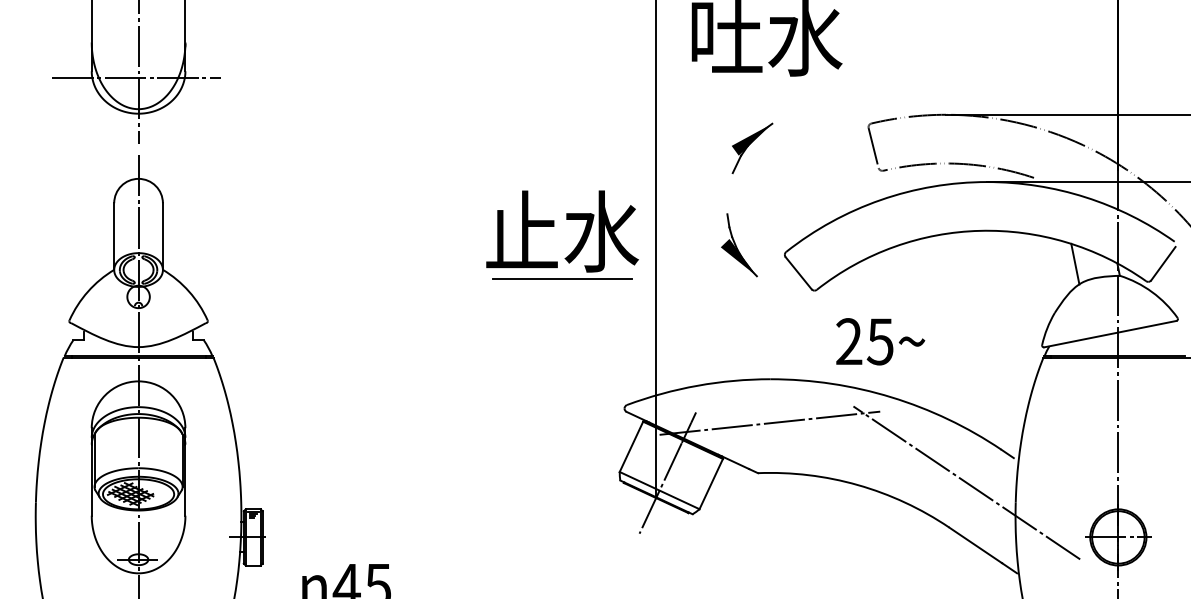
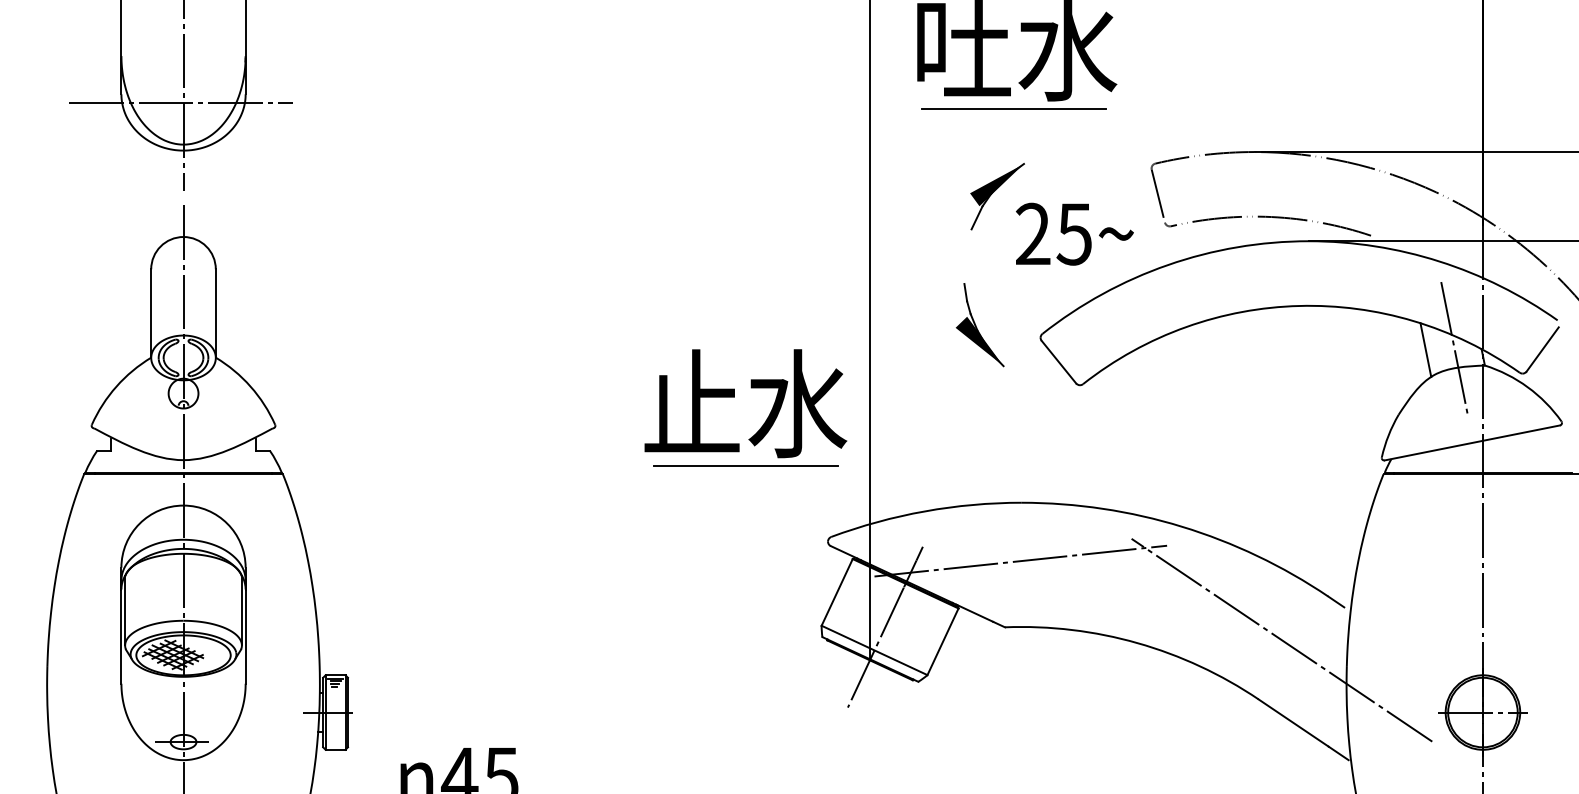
line: (764, 82) -> (1013, 109), added
part: (554, 226) -> (735, 397), moved
line: (1096, 261) -> (1453, 346), added
text: (880, 341) -> (1074, 233), moved

